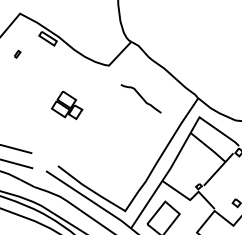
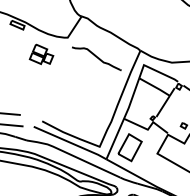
part: (140, 98) -> (96, 58), size x1.43
part: (67, 105) -> (41, 54), moved

